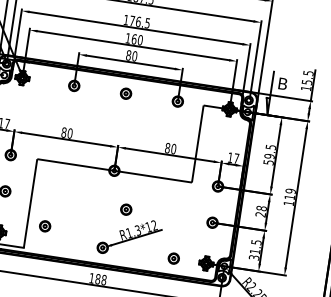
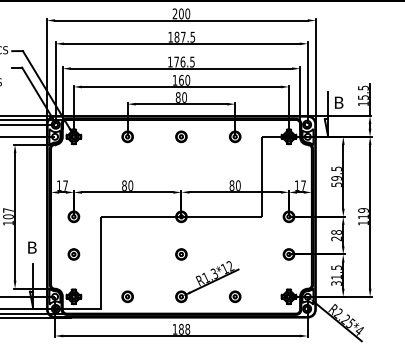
part: (126, 209) -> (181, 254), moved
part: (45, 226) -> (127, 296), moved
part: (174, 258) -> (235, 296), moved

